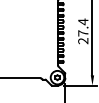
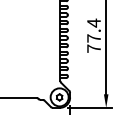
text: (83, 41) -> (94, 49), 27.4 -> 77.4

